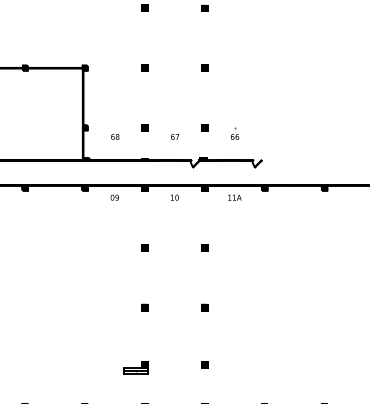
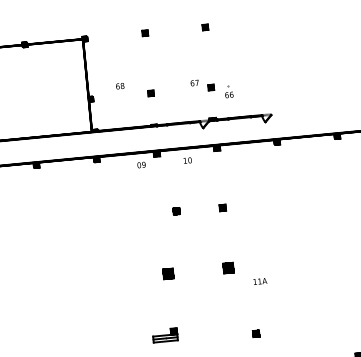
part: (234, 133) -> (228, 91), moved
text: (115, 136) -> (120, 85), moved
text: (175, 136) -> (195, 82), moved
text: (114, 197) -> (141, 164), moved
text: (234, 197) -> (259, 281), moved
part: (144, 247) -> (176, 211), moved
part: (144, 307) -> (167, 273), size x1.6
part: (204, 307) -> (228, 268), size x1.6
part: (204, 364) -> (255, 333), moved

